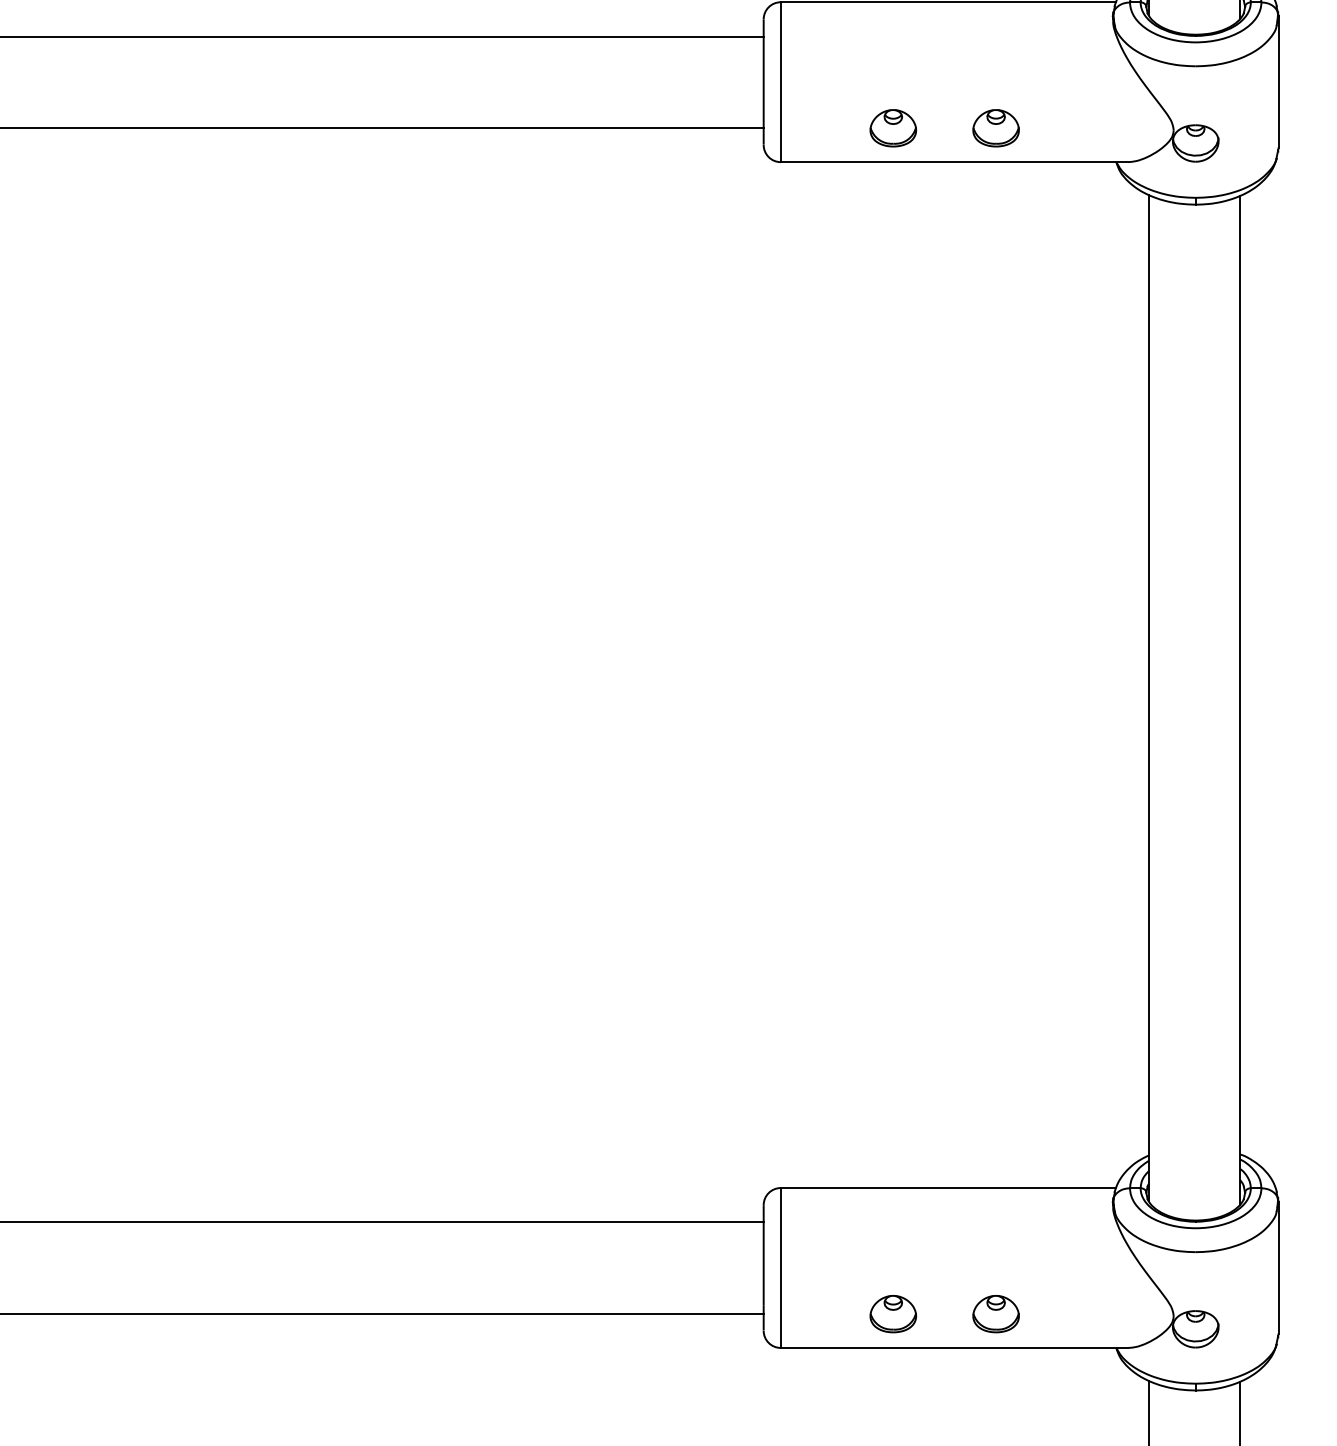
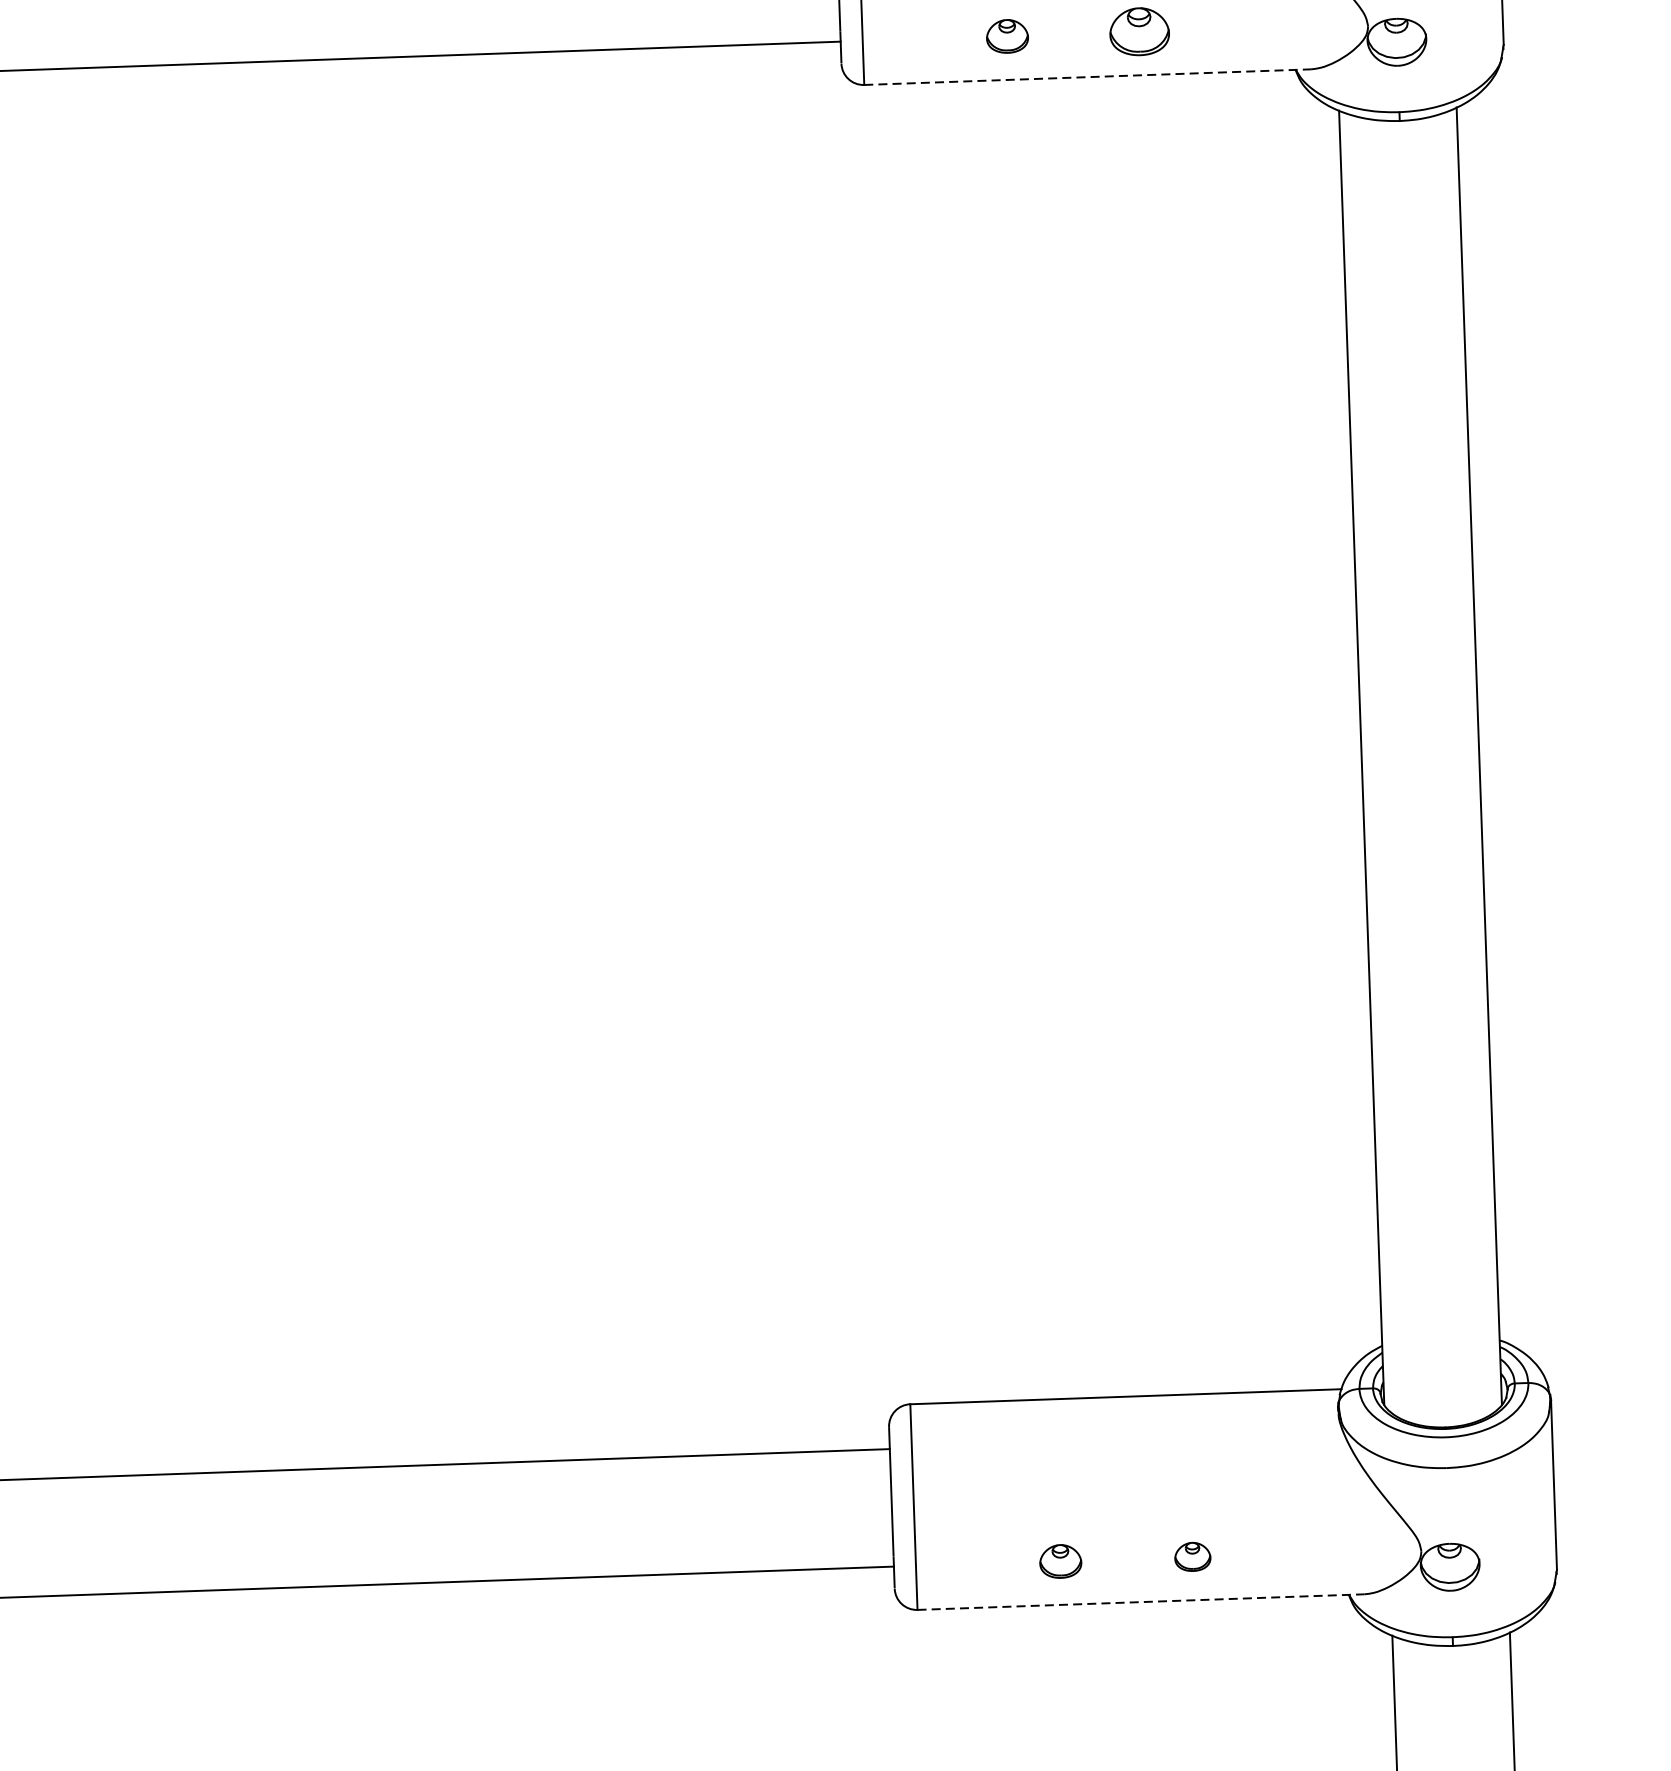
part: (893, 128) -> (1007, 36), size x0.7
line: (954, 162) -> (1087, 77), solid -> dashed
part: (893, 1314) -> (1060, 1561), size x0.7
part: (995, 1314) -> (1192, 1557), size x0.6
line: (954, 1347) -> (1140, 1601), solid -> dashed

